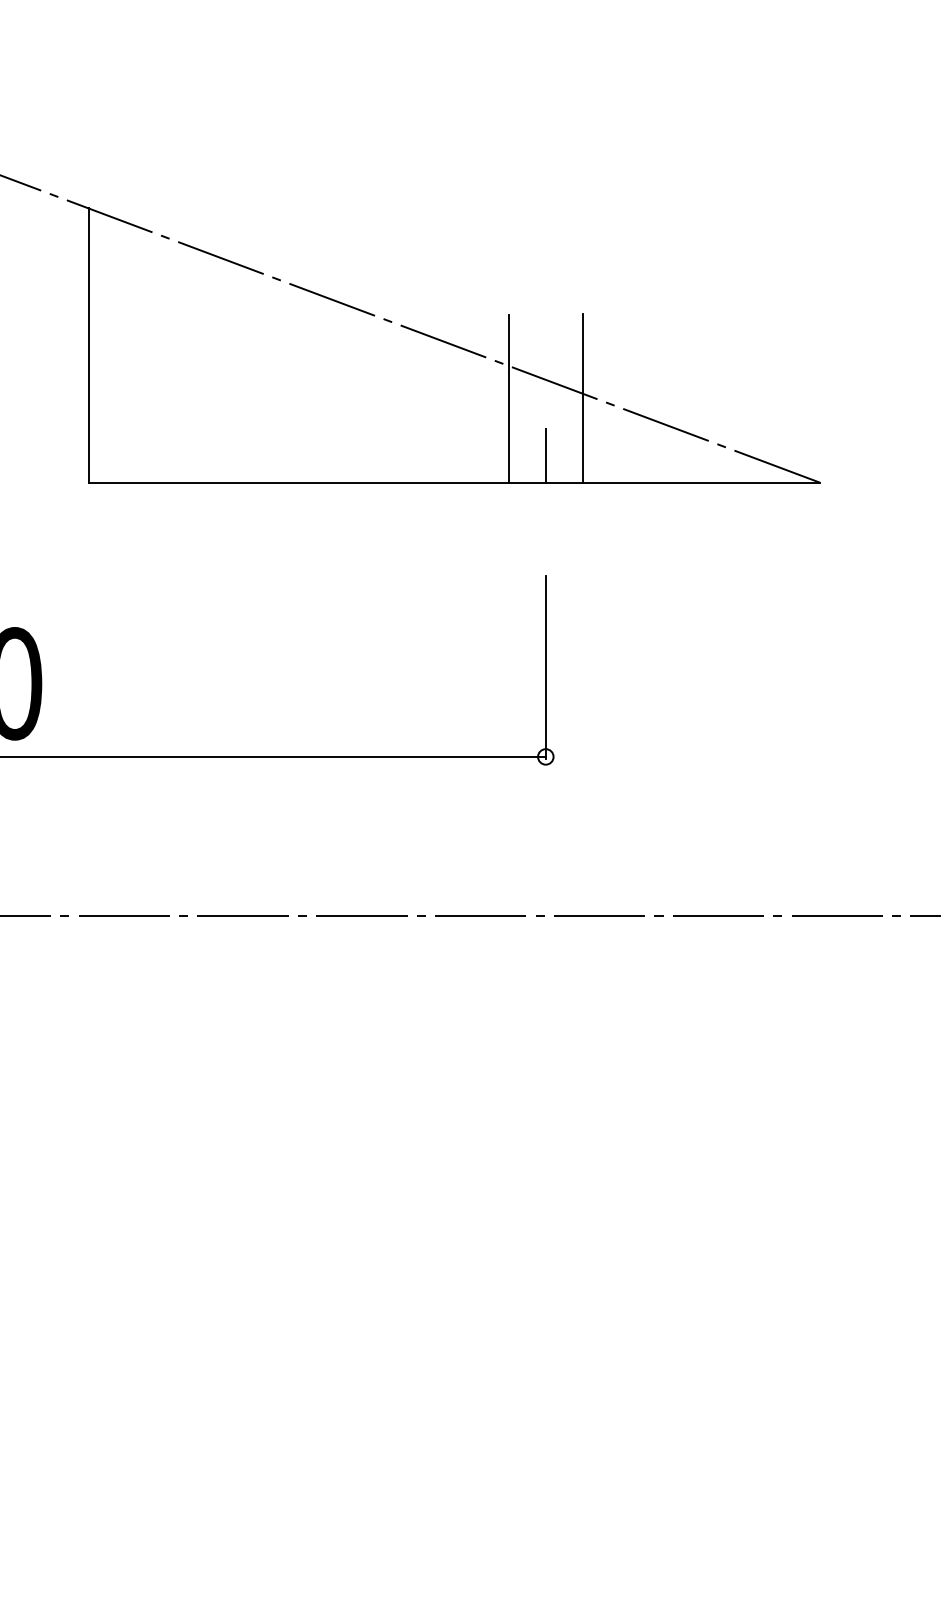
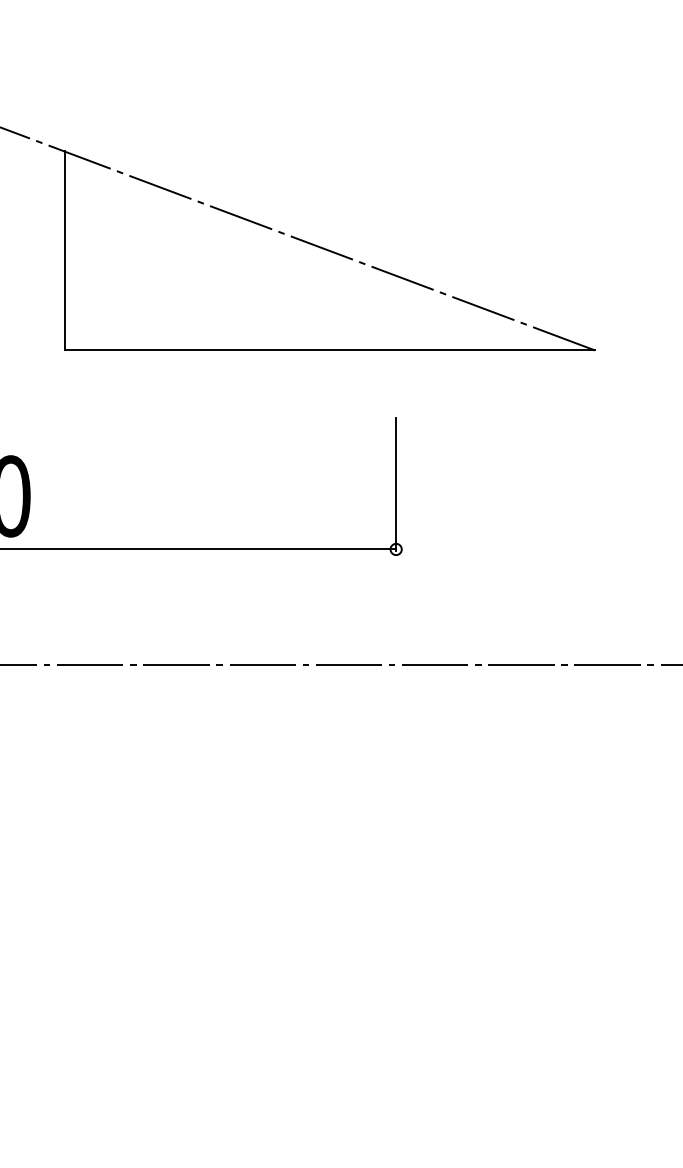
line: (582, 397) -> (422, 288), removed
line: (508, 398) -> (369, 289), removed
line: (545, 455) -> (395, 330), removed

